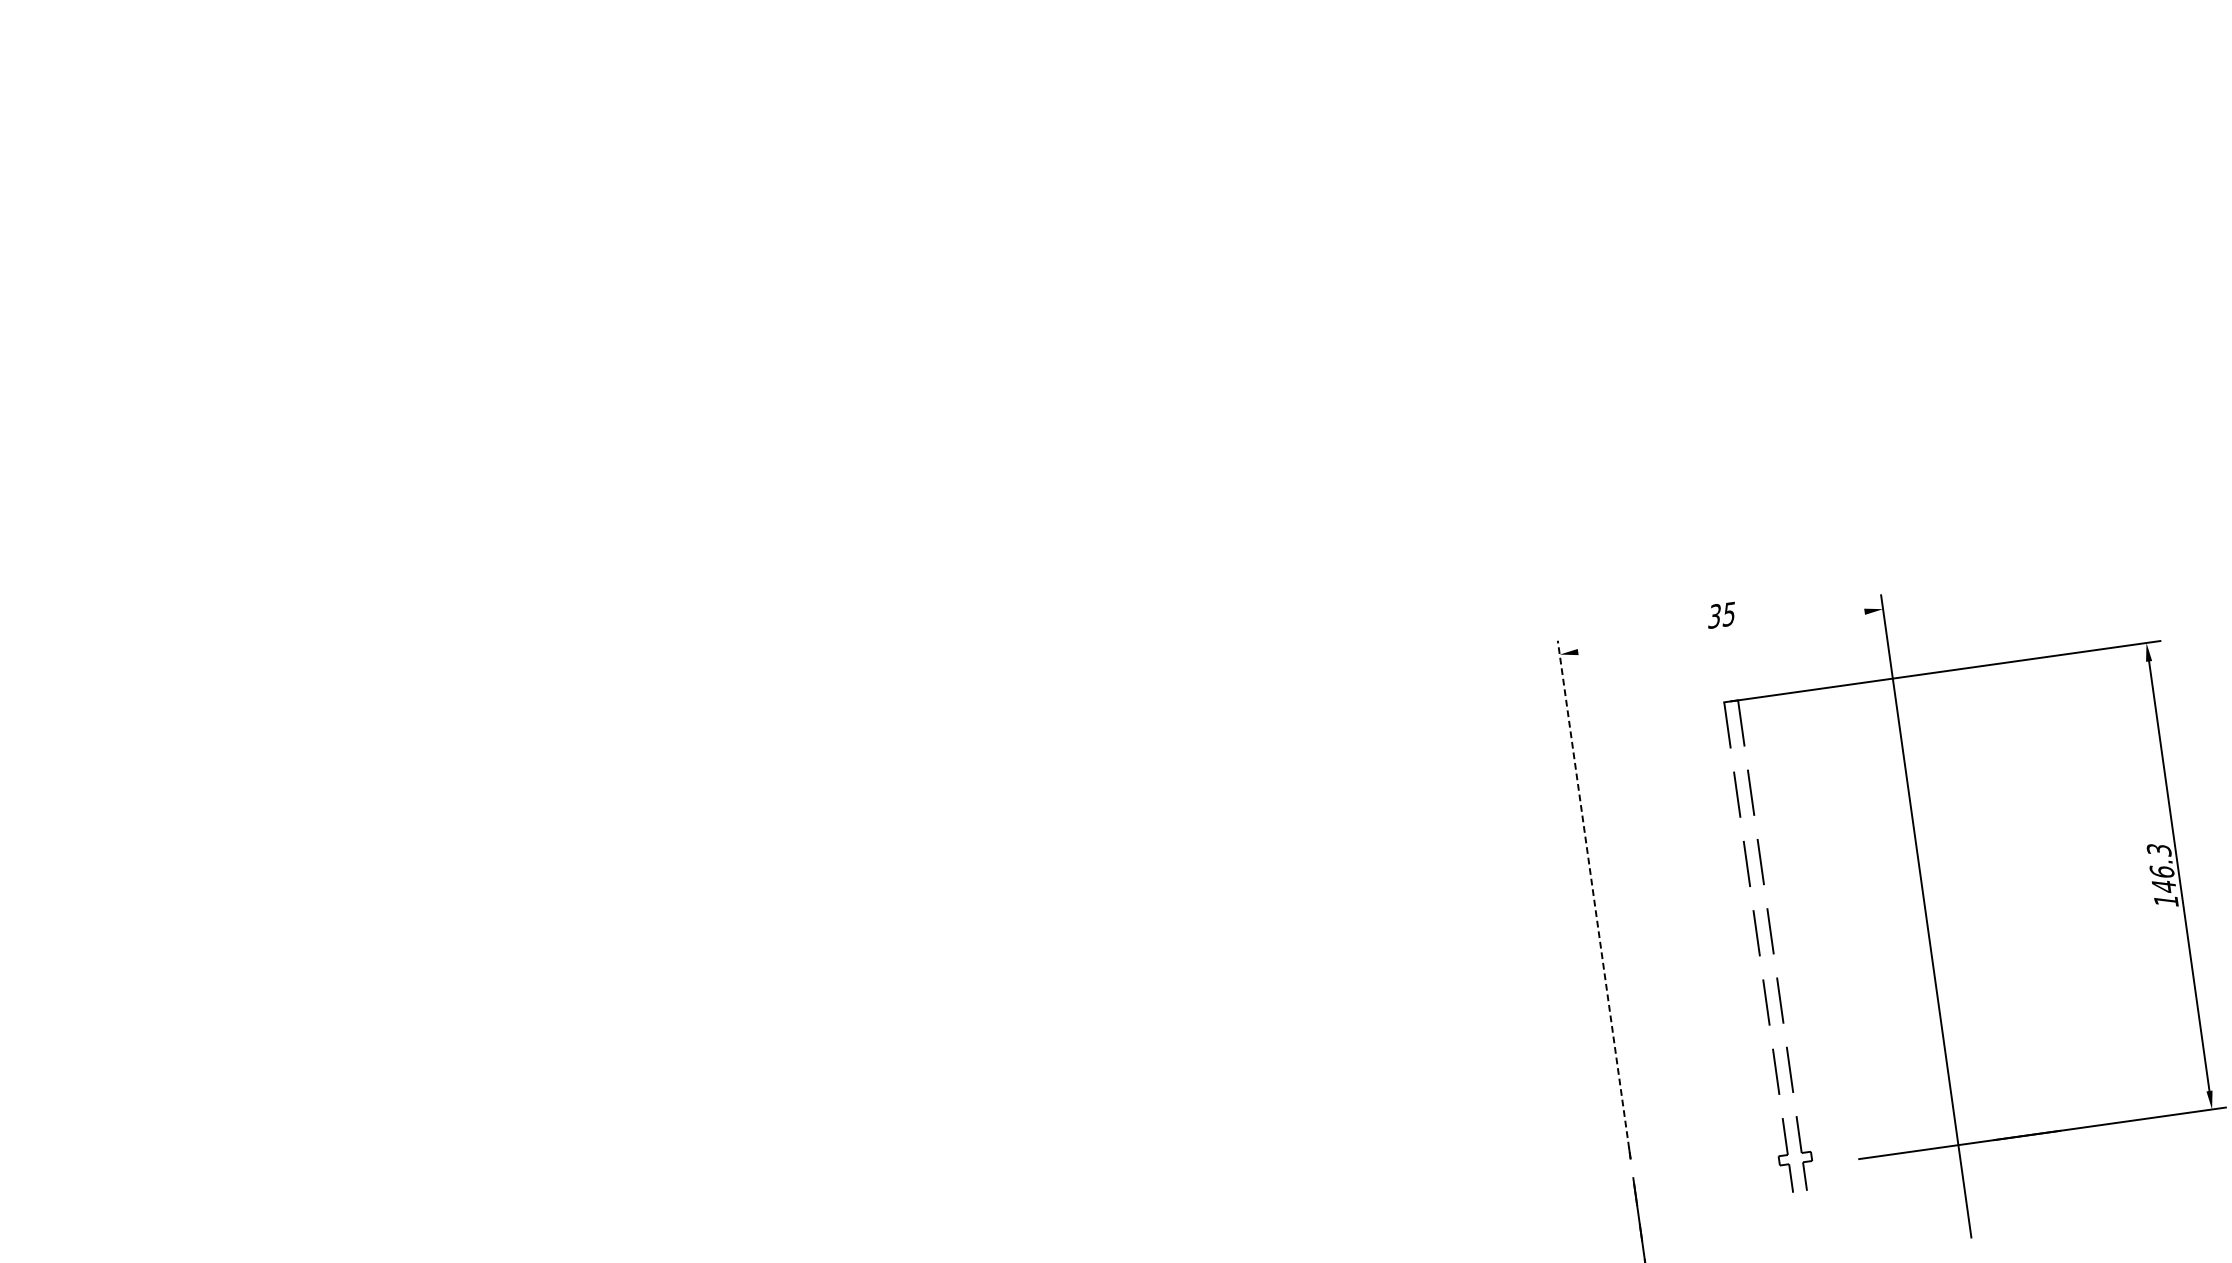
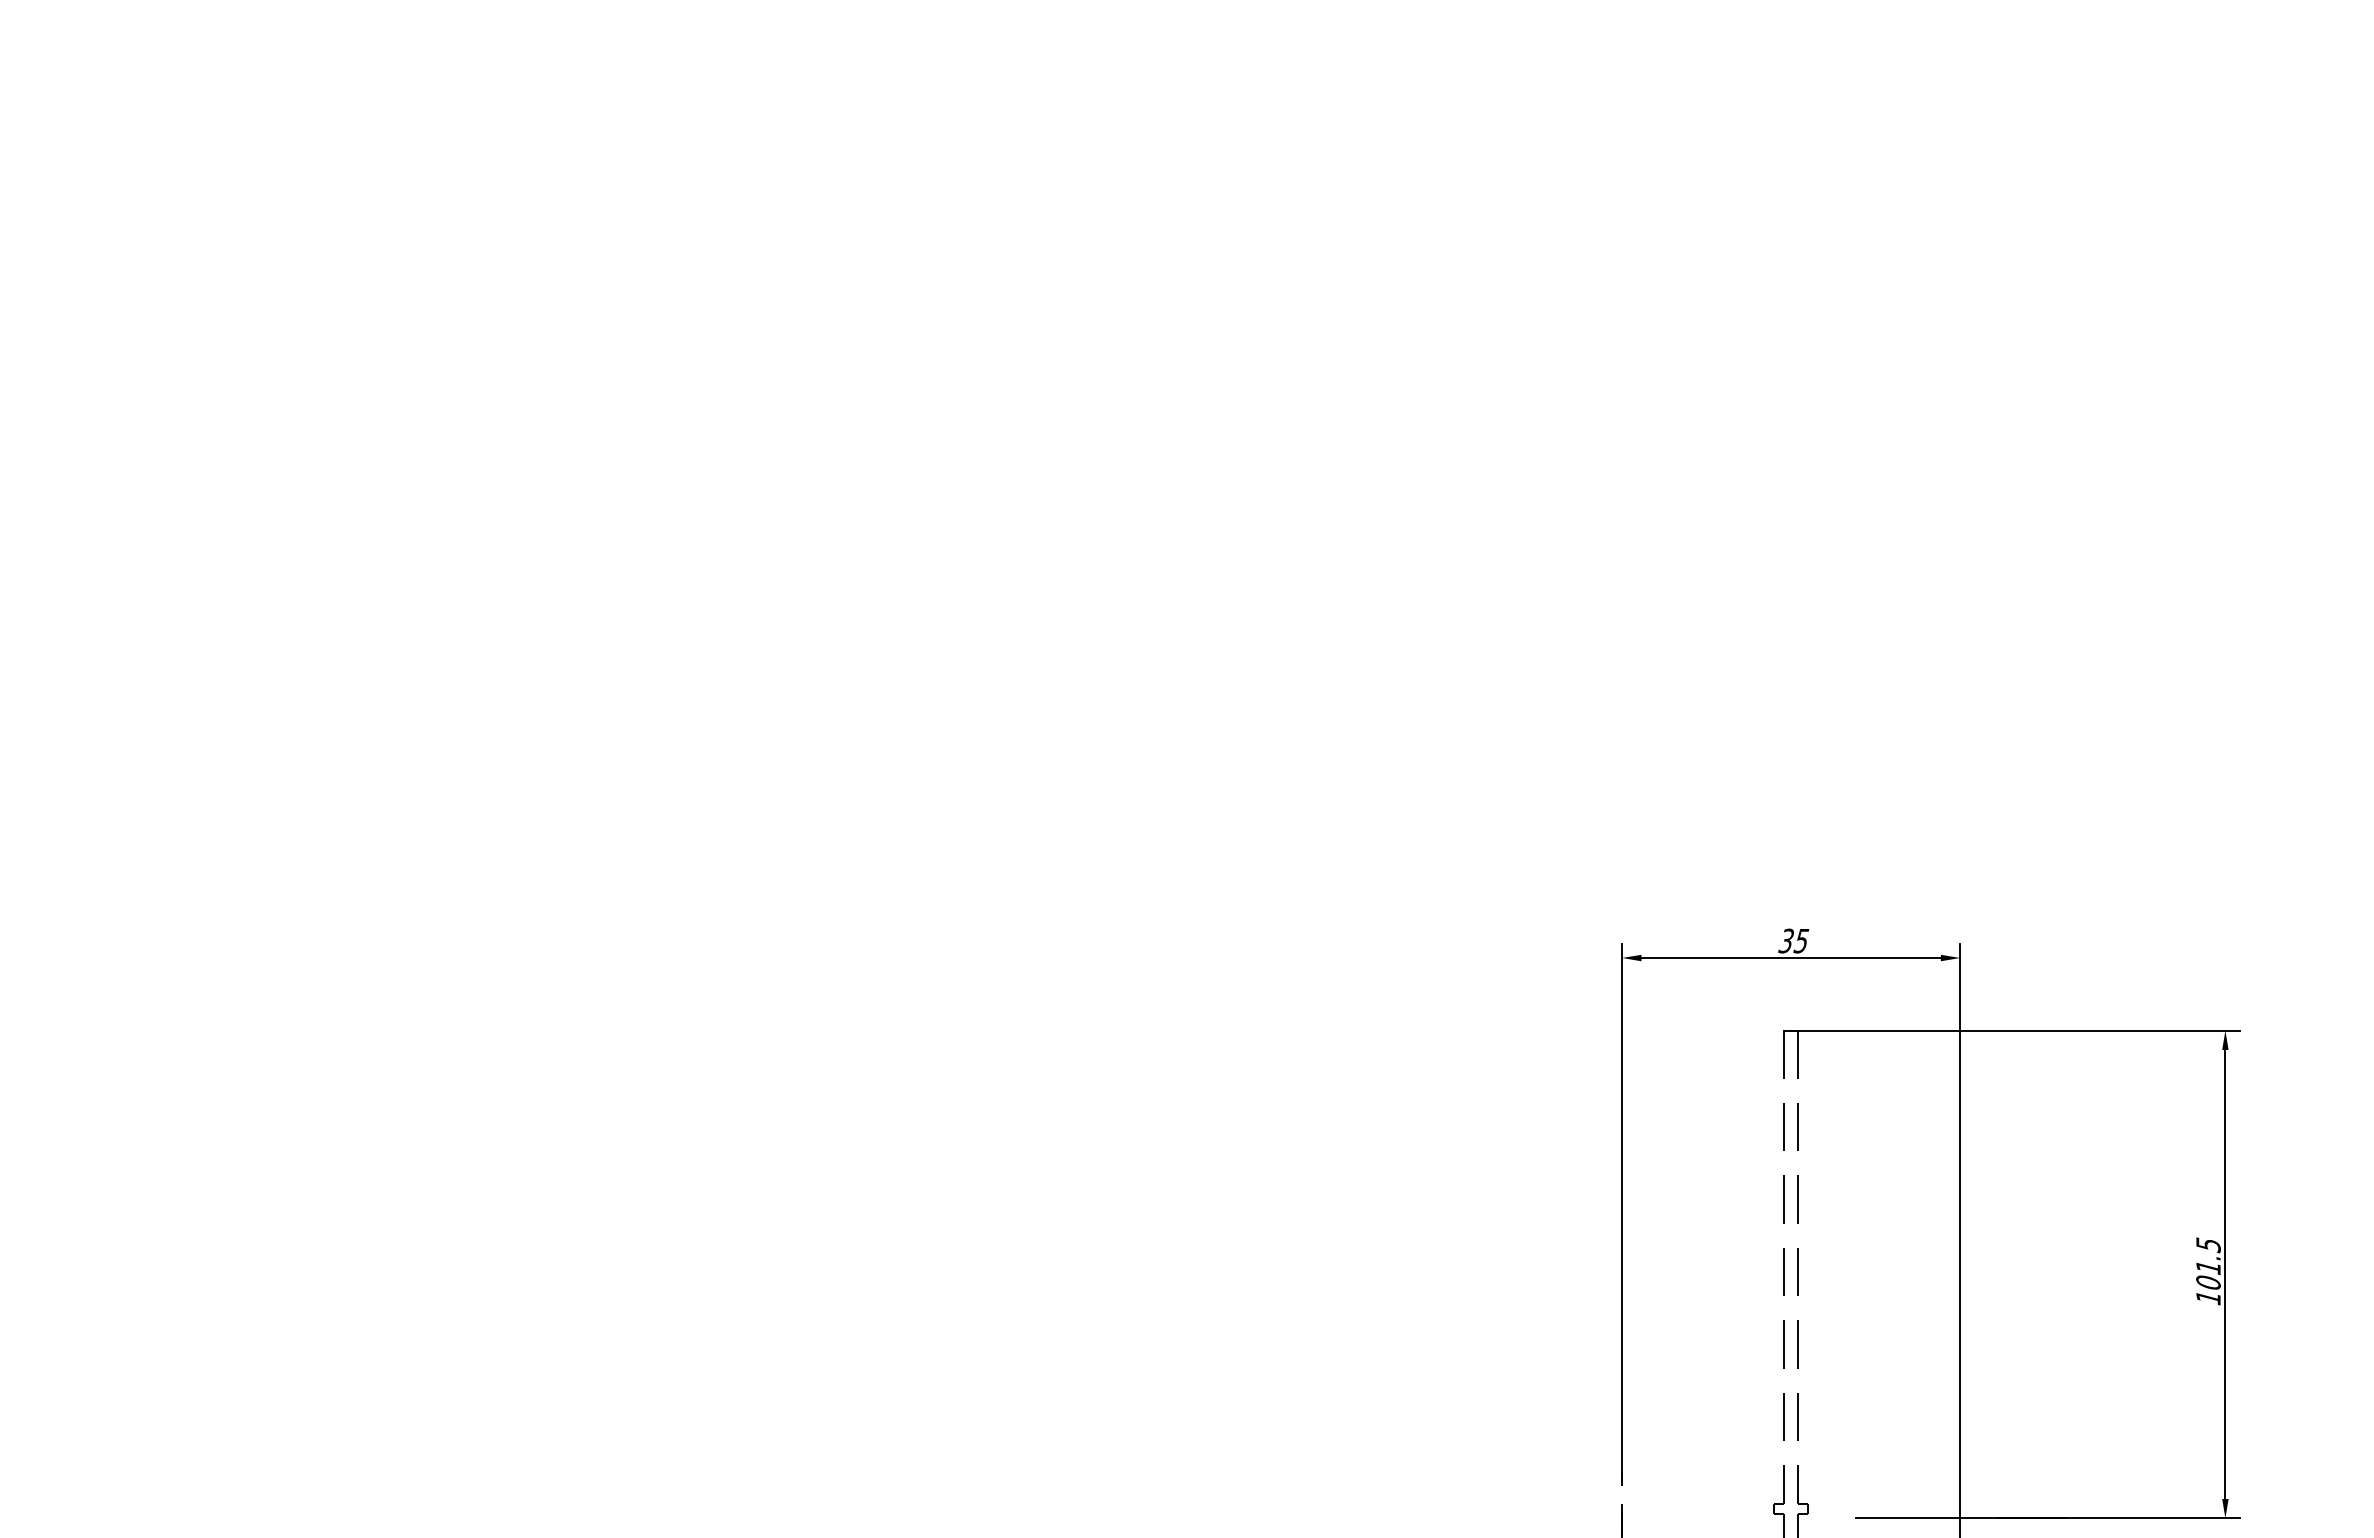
line: (1720, 631) -> (1790, 957), added
text: (2161, 867) -> (2208, 1263), 146.3 -> 101.5
line: (1594, 899) -> (1622, 1214), dashed -> solid

